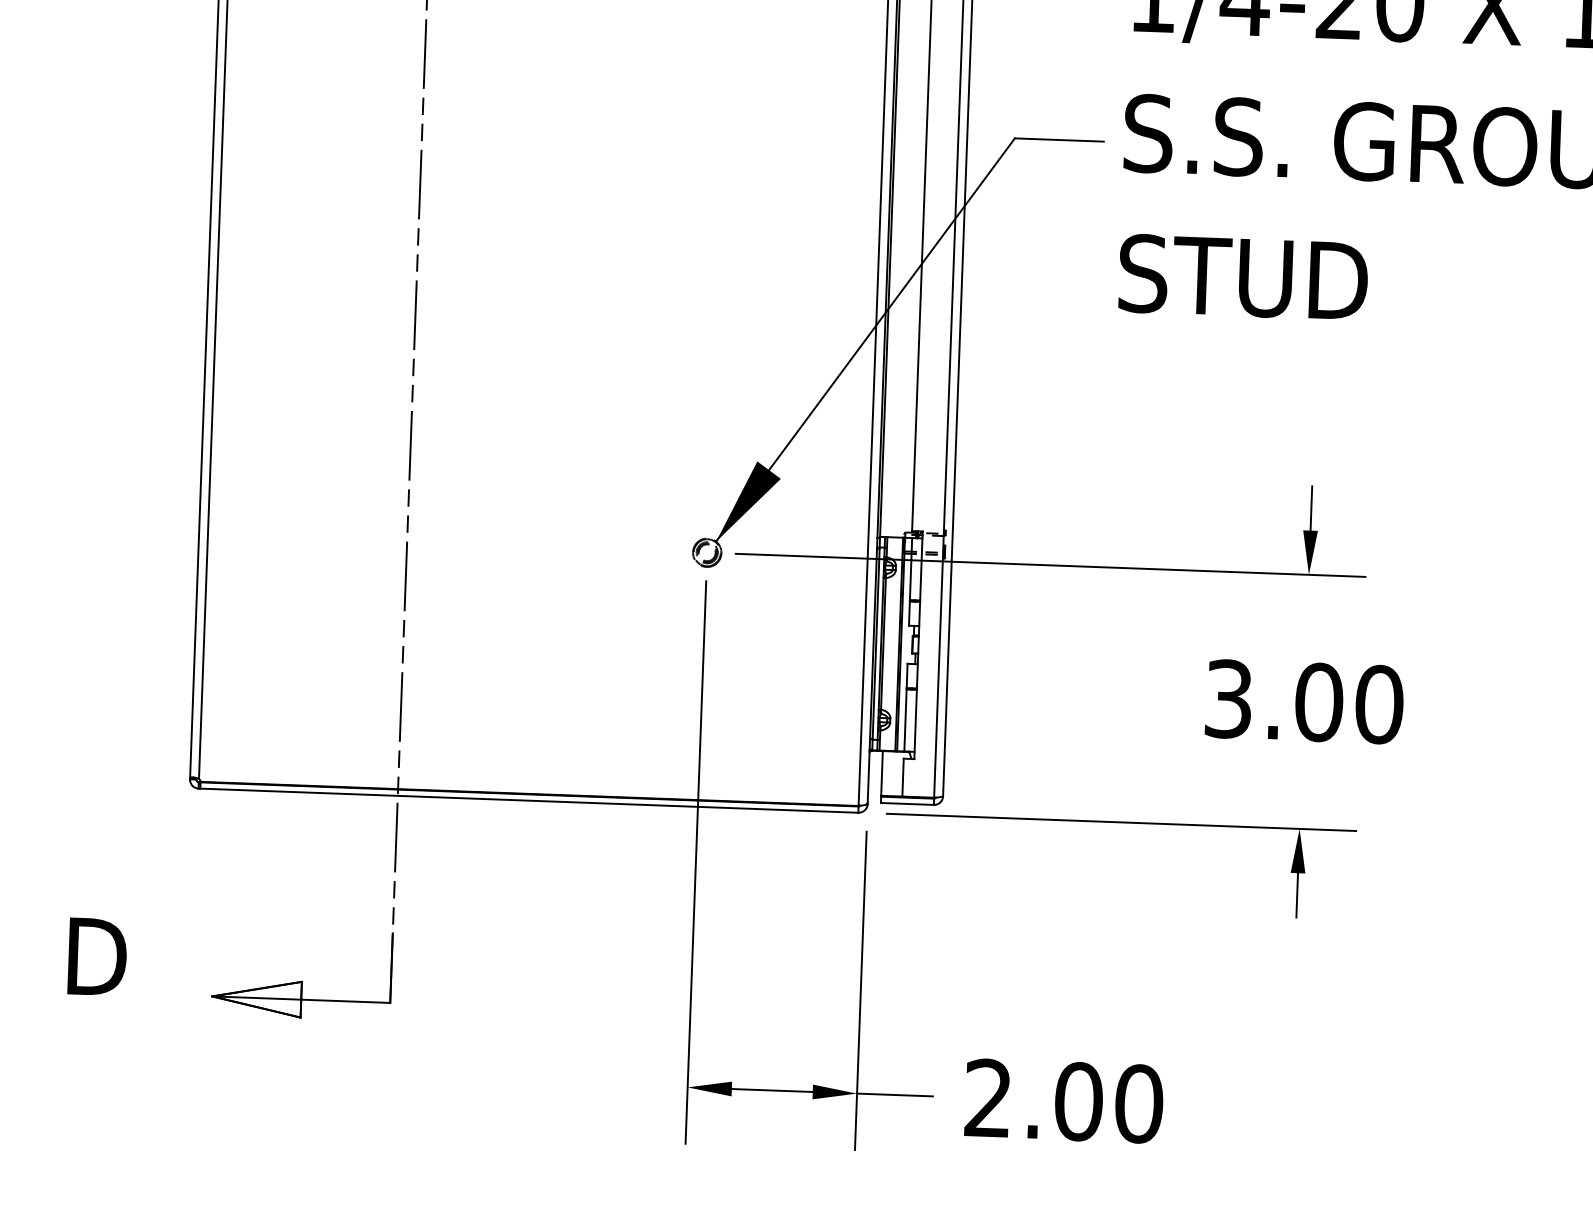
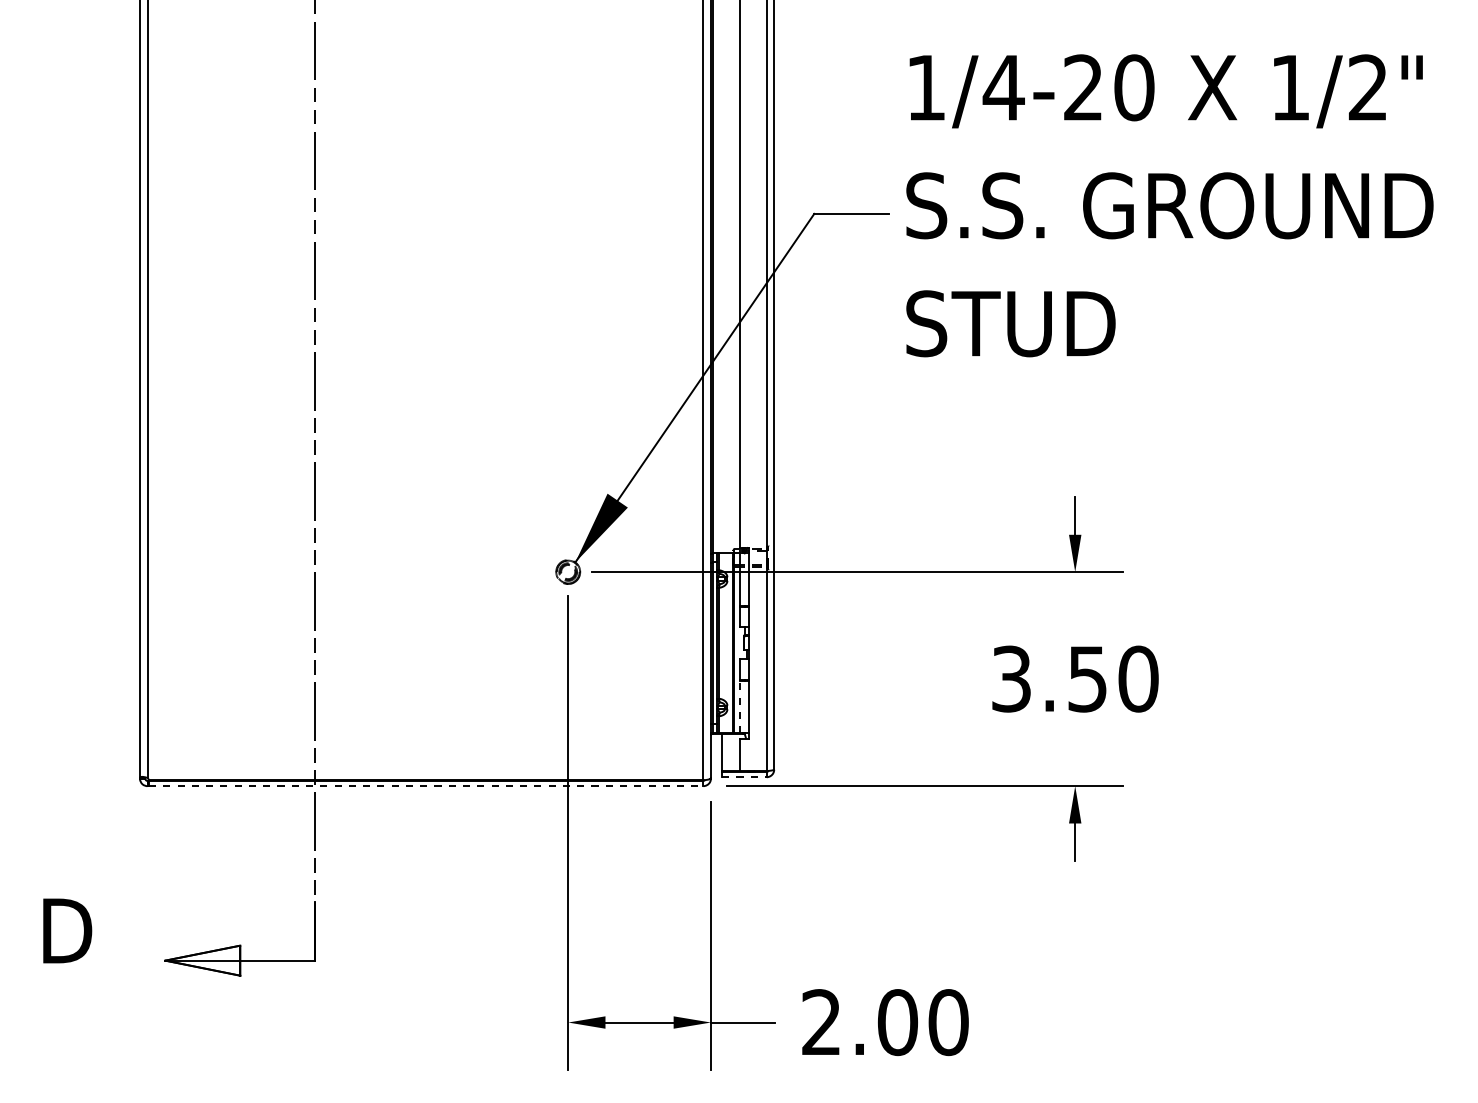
text: (1318, 701) -> (1087, 678), 3.00 -> 3.50
line: (905, 719) -> (740, 706), solid -> dashed
line: (529, 801) -> (426, 786), solid -> dashed
line: (907, 804) -> (744, 777), solid -> dashed

